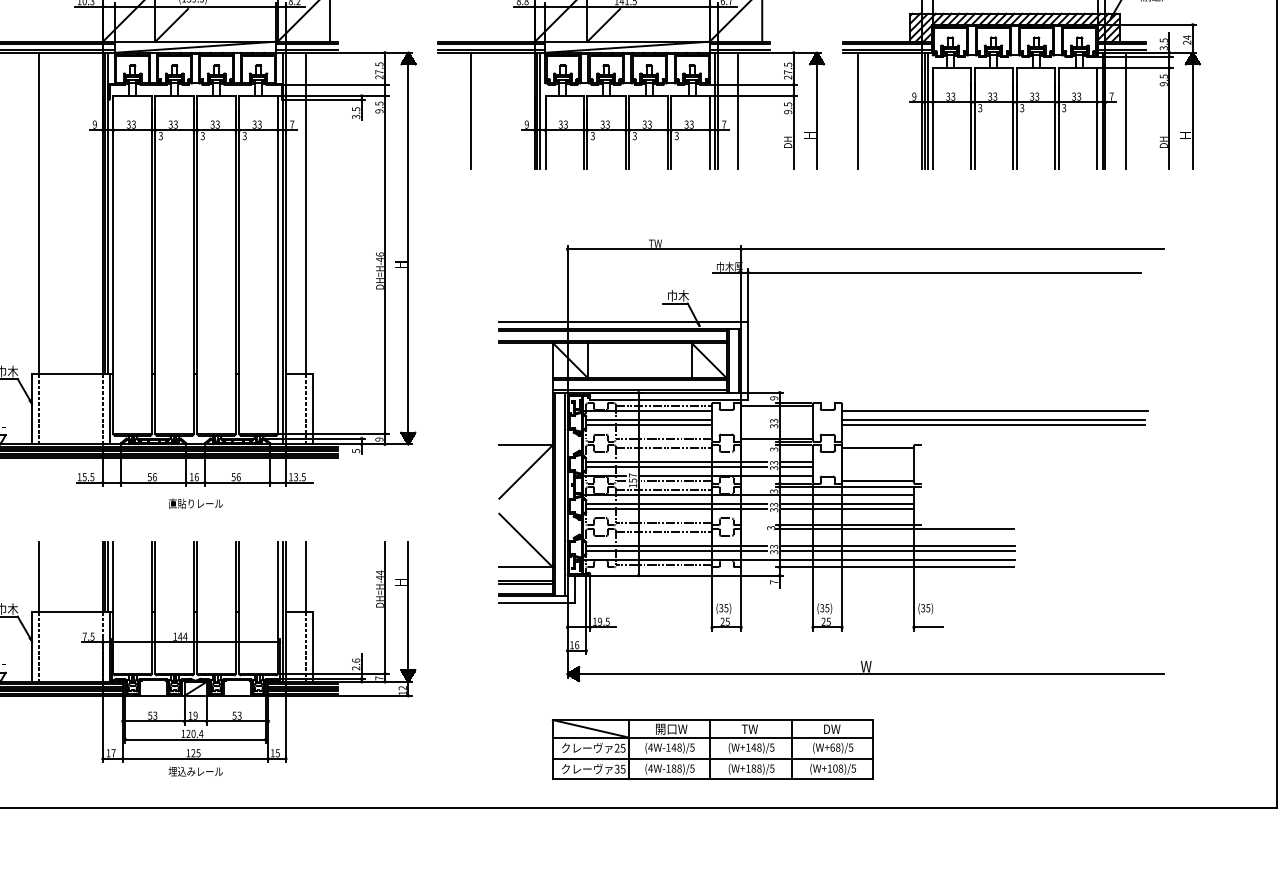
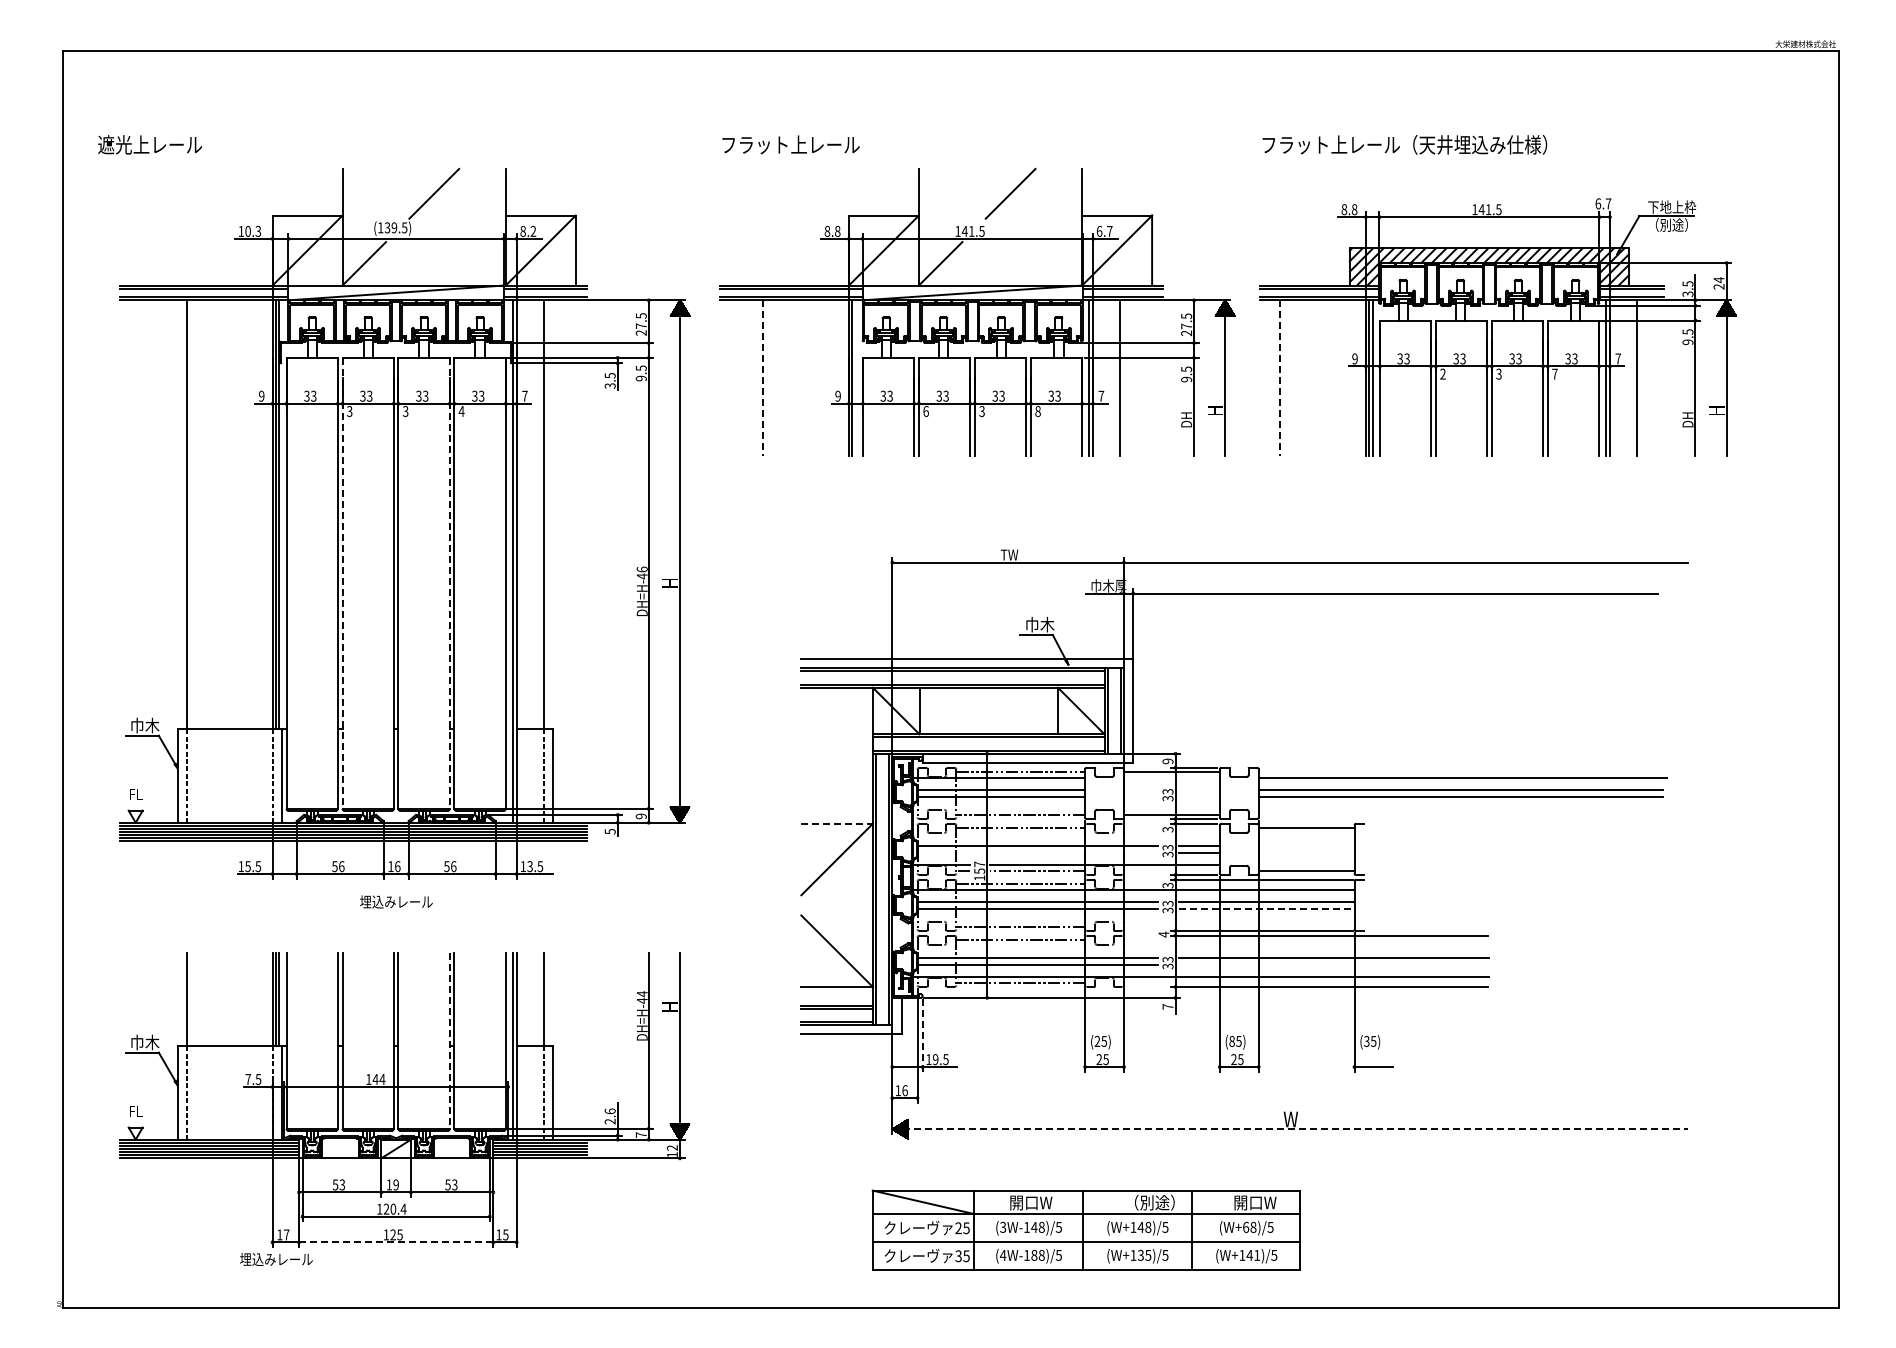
text: (1063, 107) -> (1554, 373), 3 -> 7
text: (979, 108) -> (1442, 374), 3 -> 2
line: (539, 110) -> (855, 377), removed
line: (470, 111) -> (763, 378), solid -> dashed
line: (858, 111) -> (1280, 378), solid -> dashed
text: (244, 136) -> (461, 411), 3 -> 4
text: (592, 136) -> (925, 411), 3 -> 6
text: (676, 136) -> (1037, 411), 3 -> 8
line: (155, 265) -> (342, 583), solid -> dashed
line: (235, 265) -> (449, 583), solid -> dashed
line: (526, 444) -> (837, 823), solid -> dashed
line: (676, 466) -> (1037, 852), removed
text: (181, 503) -> (377, 901), 直貼りレール -> 埋込みレール
line: (847, 508) -> (1266, 908), solid -> dashed
text: (770, 528) -> (1163, 934), 3 -> 4
line: (898, 550) -> (1333, 964), removed
line: (590, 604) -> (922, 1036), solid -> dashed
line: (235, 607) -> (449, 1040), solid -> dashed
text: (721, 608) -> (1097, 1041), (35) -> (25)
text: (821, 608) -> (1231, 1041), (35) -> (85)
line: (865, 674) -> (1290, 1129), solid -> dashed
text: (760, 728) -> (1149, 1202), TW -> （別途）
text: (839, 728) -> (1255, 1202), DW -> 開口W
text: (650, 746) -> (1002, 1226), (4W-148)/5 -> (3W-148)/5
line: (195, 758) -> (396, 1242), solid -> dashed
text: (756, 767) -> (1144, 1254), (W+188)/5 -> (W+135)/5
text: (838, 767) -> (1253, 1254), (W+108)/5 -> (W+141)/5
text: (195, 771) -> (276, 1259), moved

